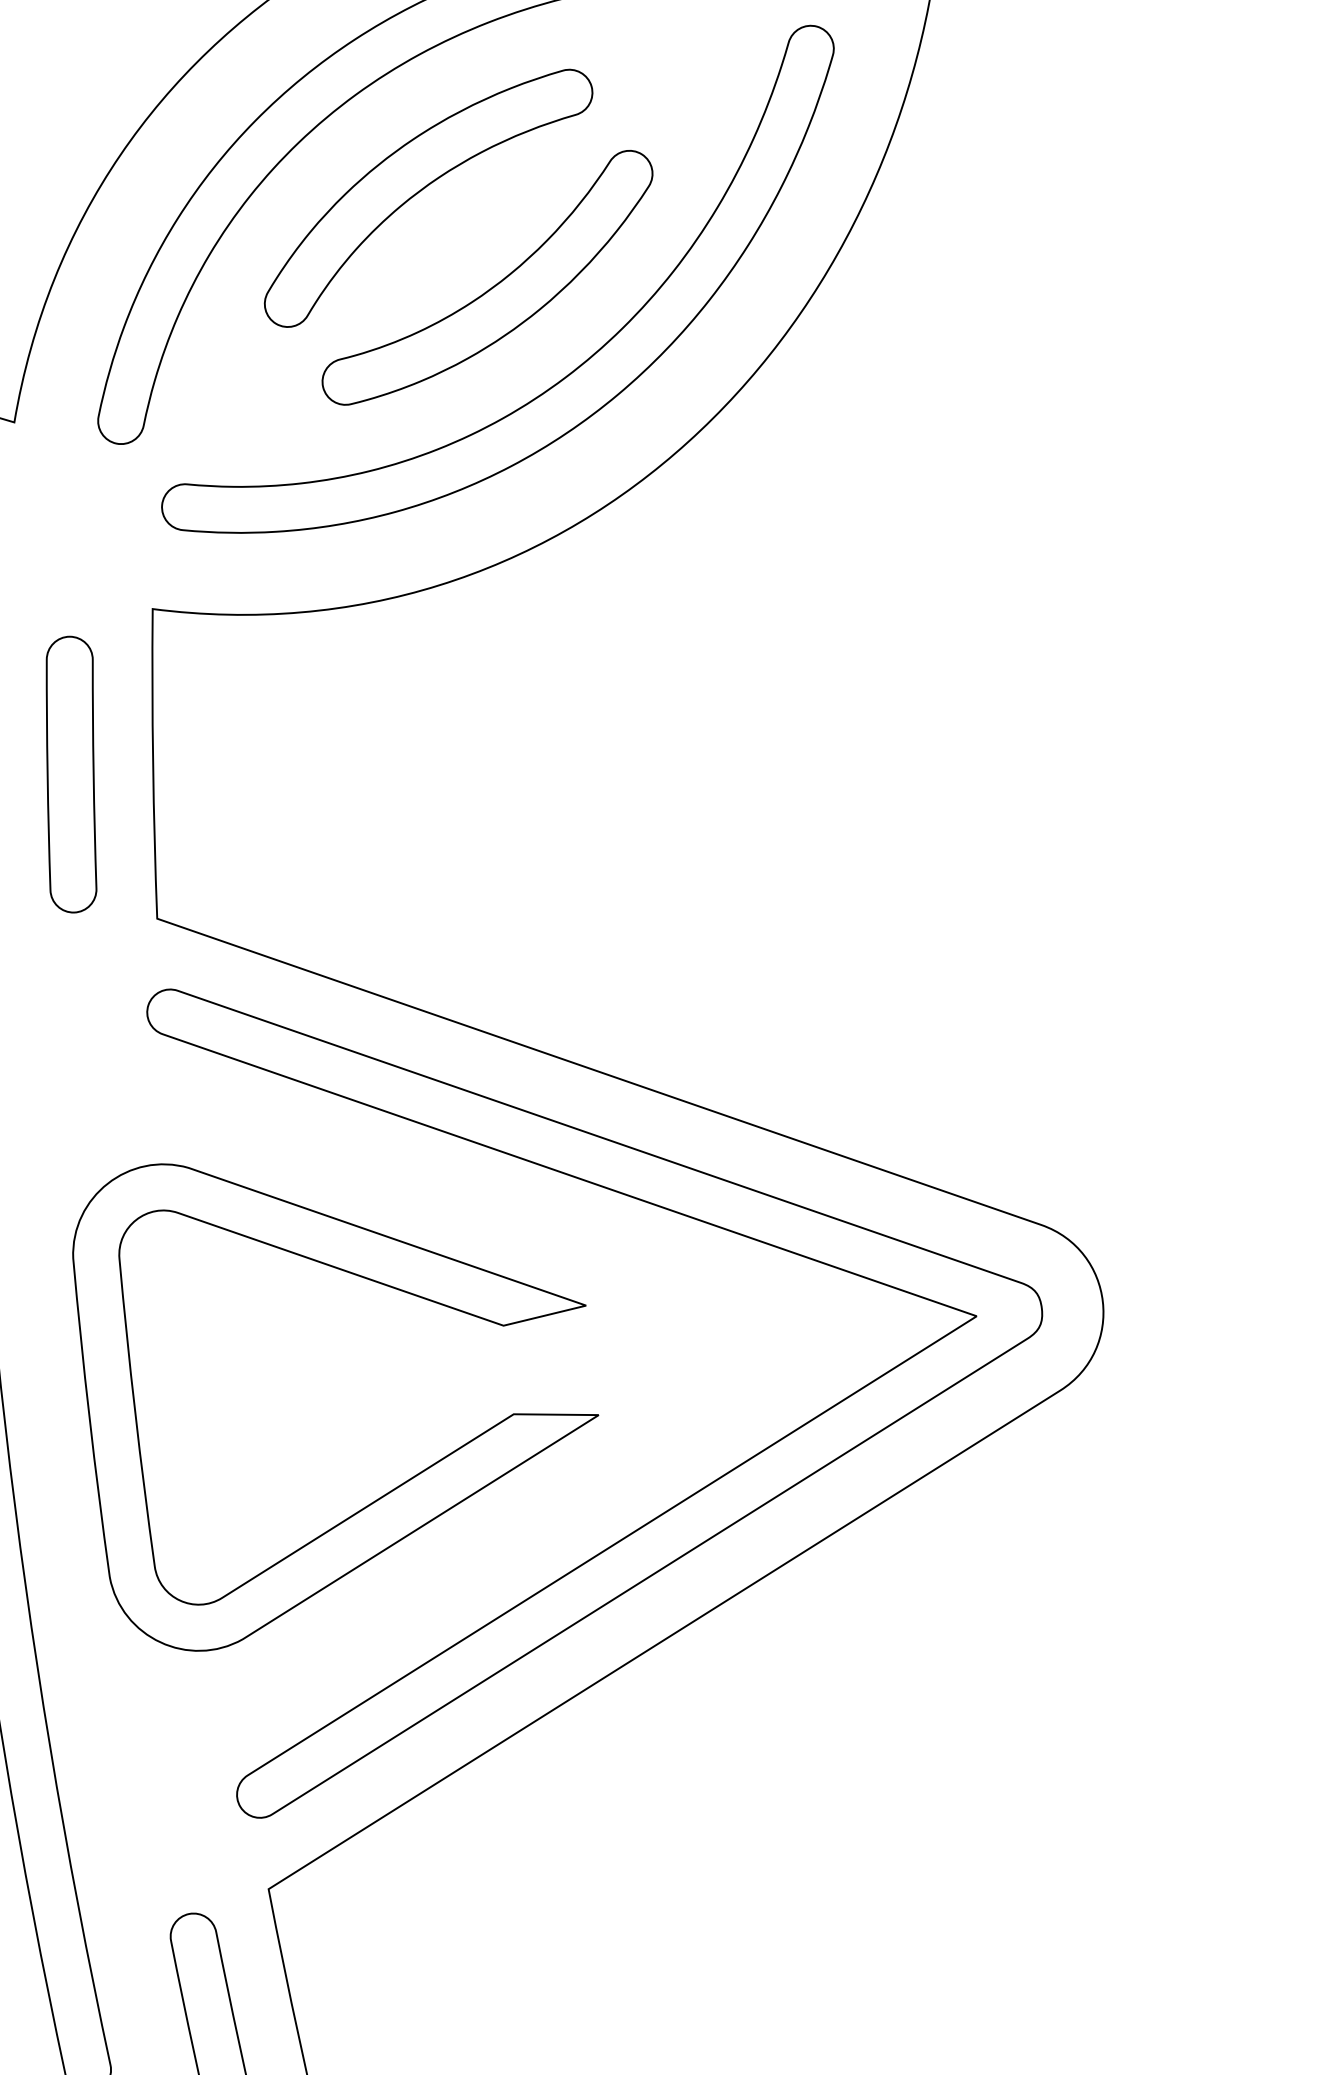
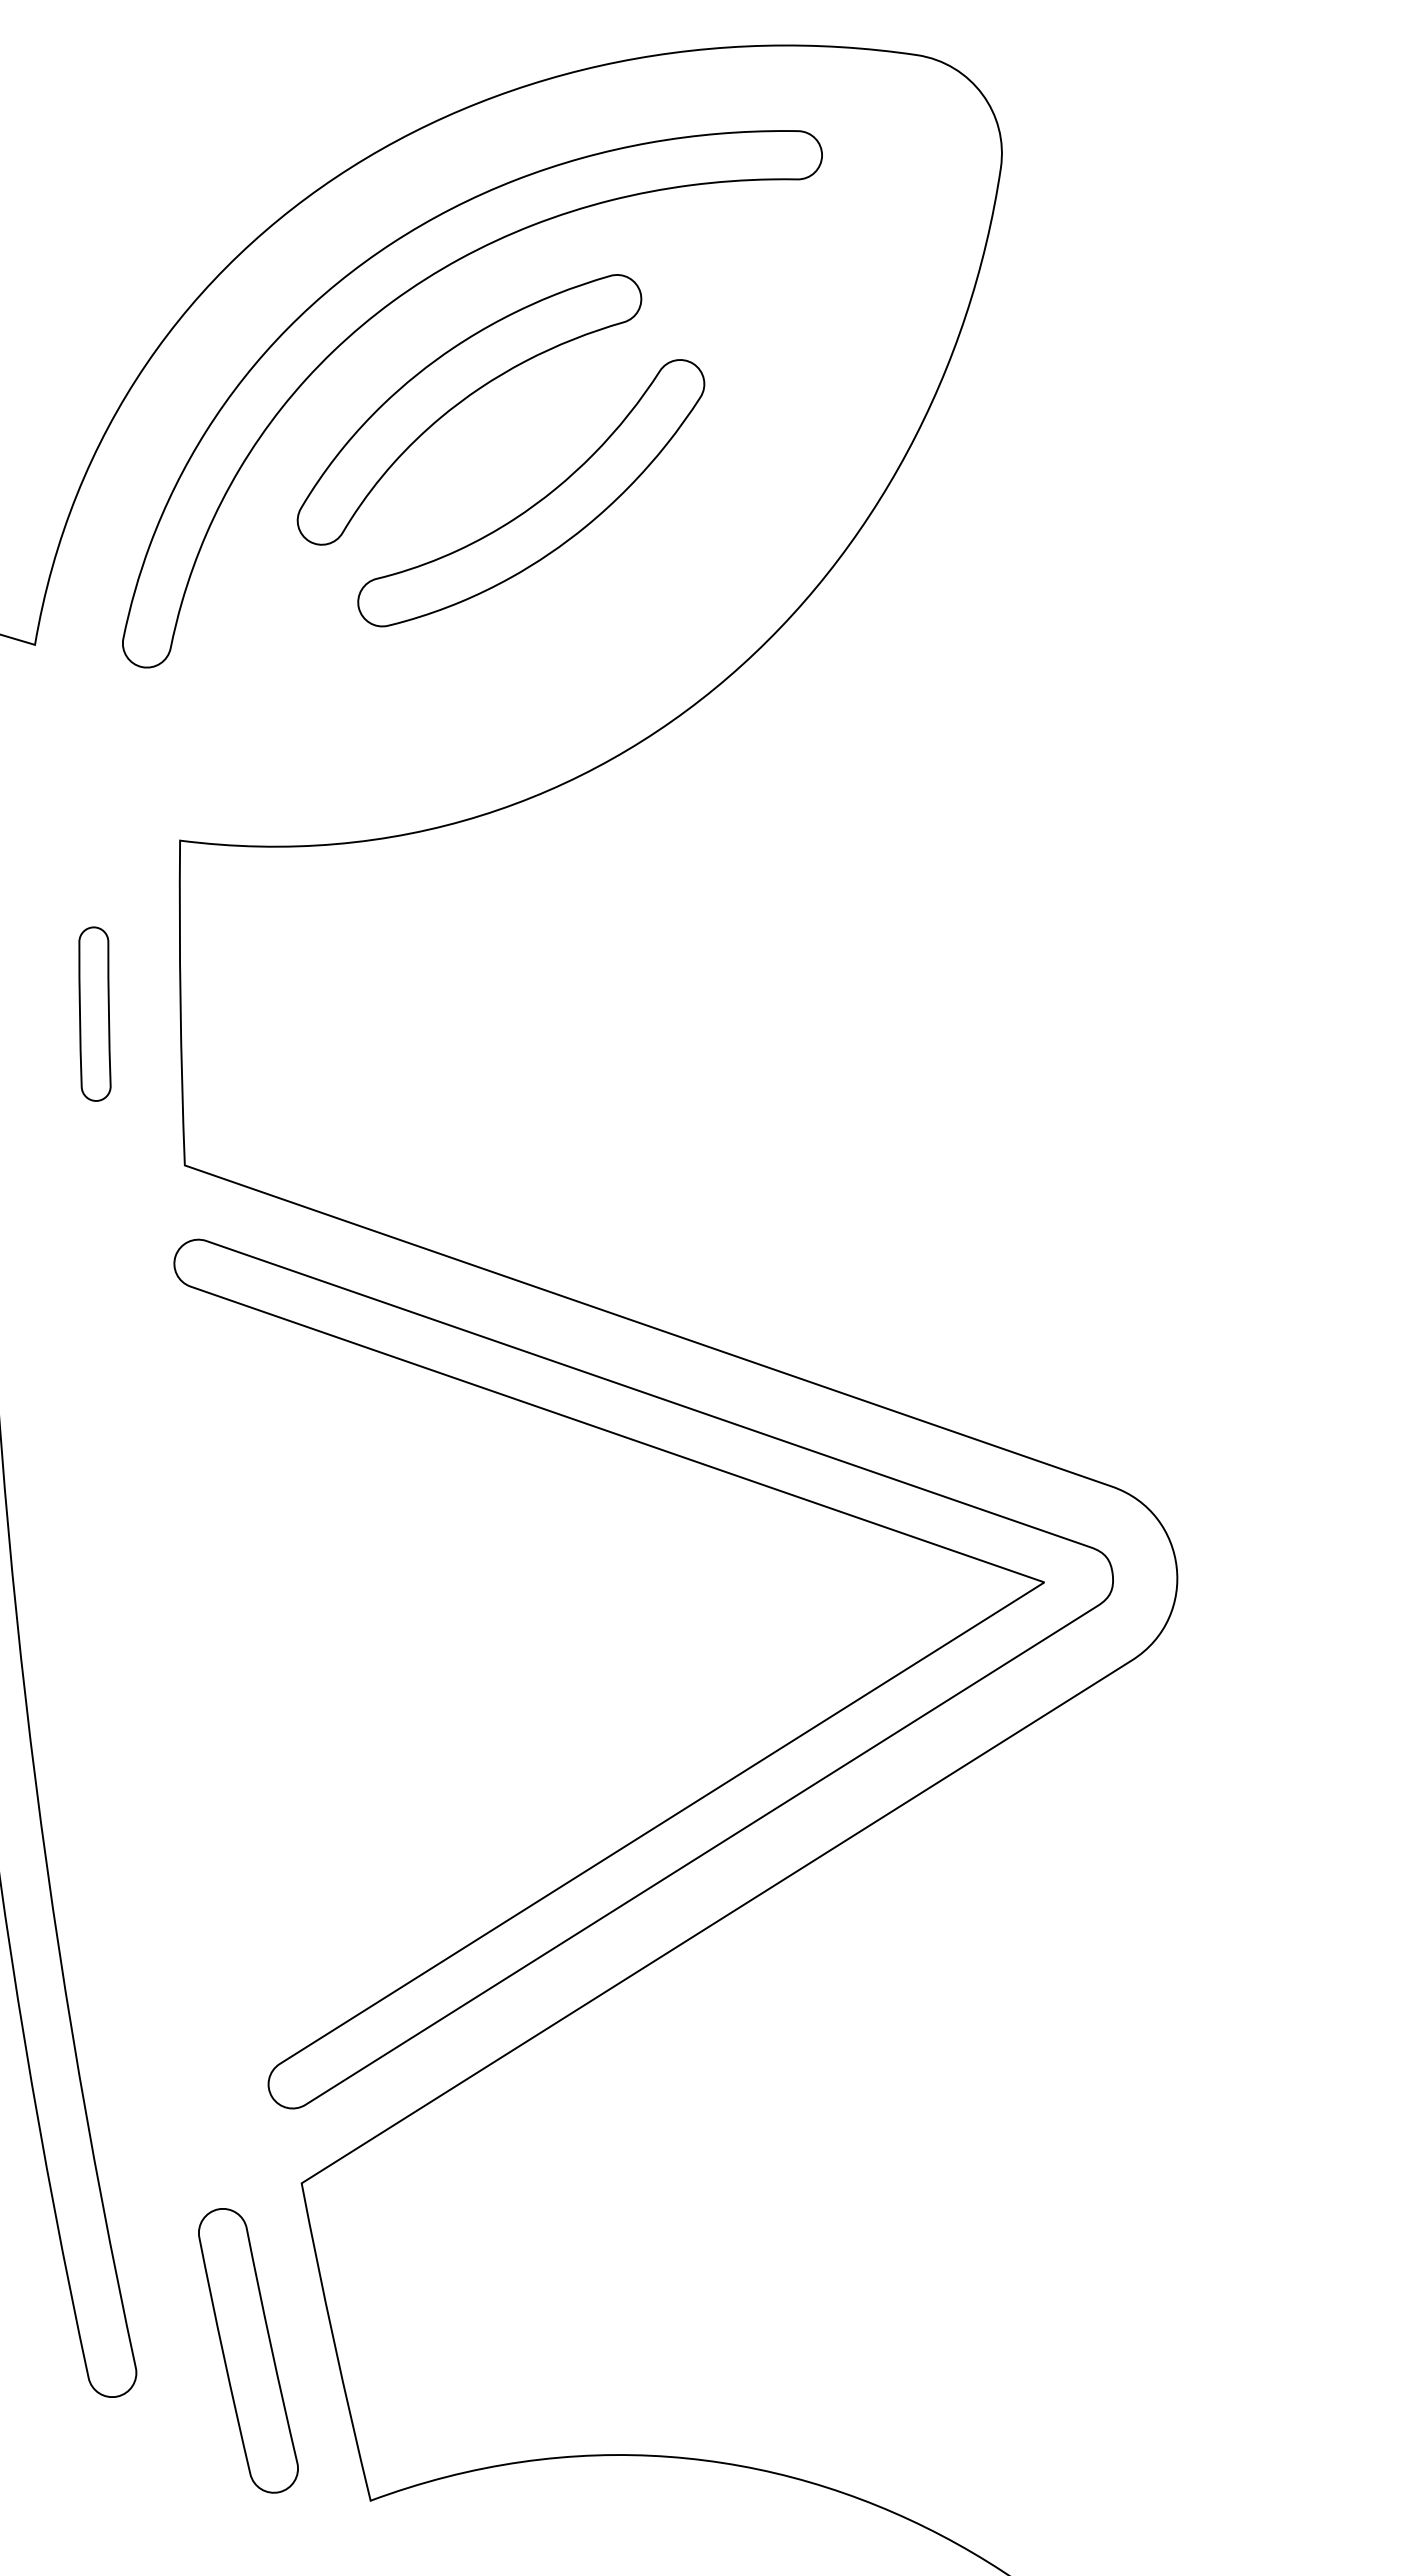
part: (567, 374) -> (615, 594), removed
part: (71, 773) -> (94, 1013), size x0.6
part: (391, 1489) -> (430, 1764), removed

